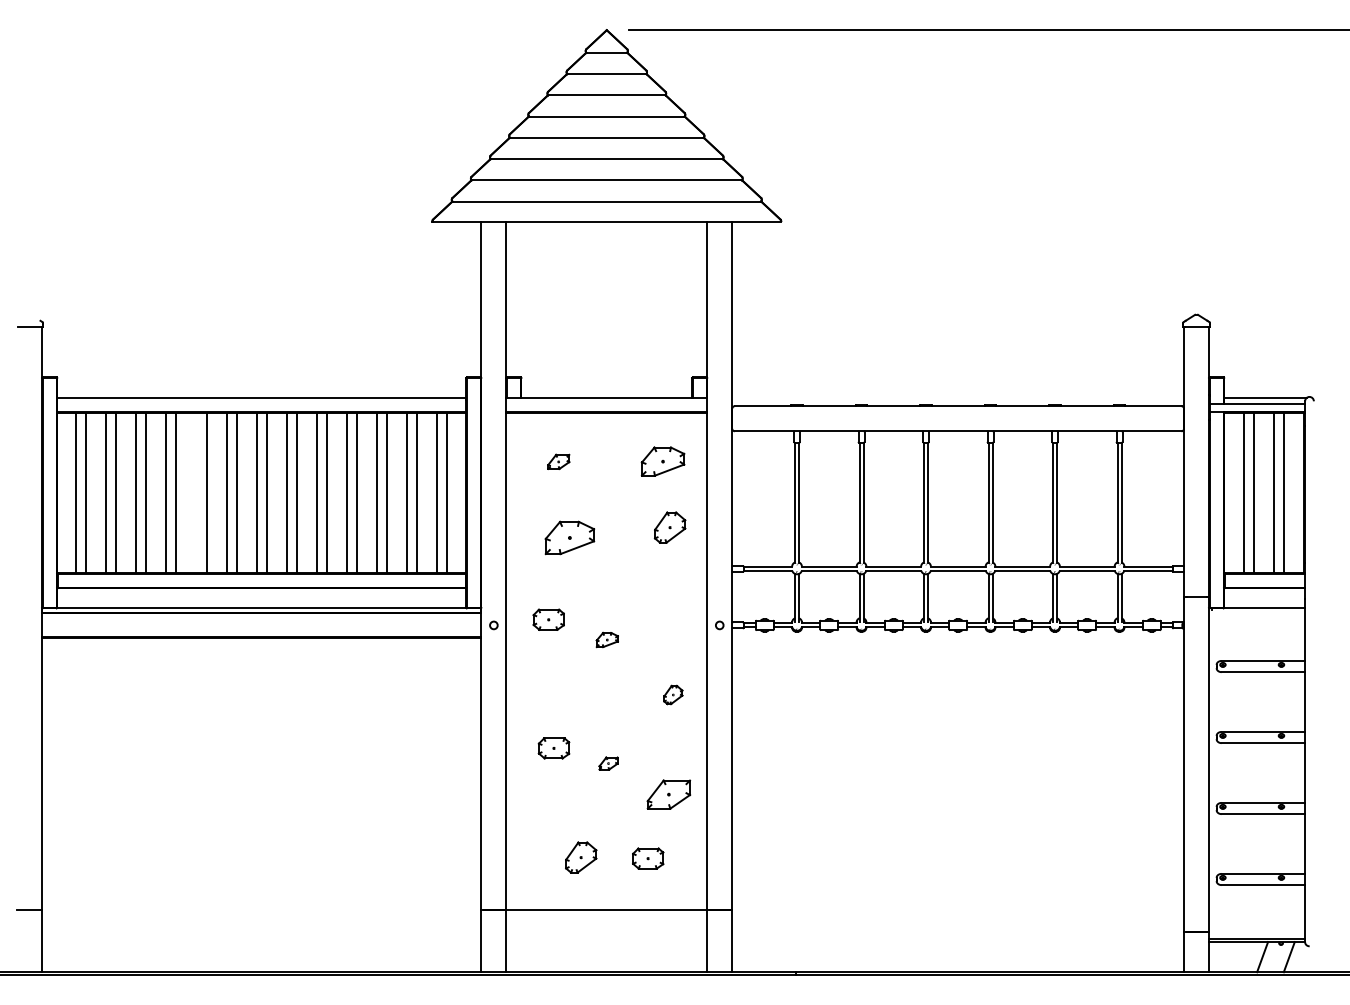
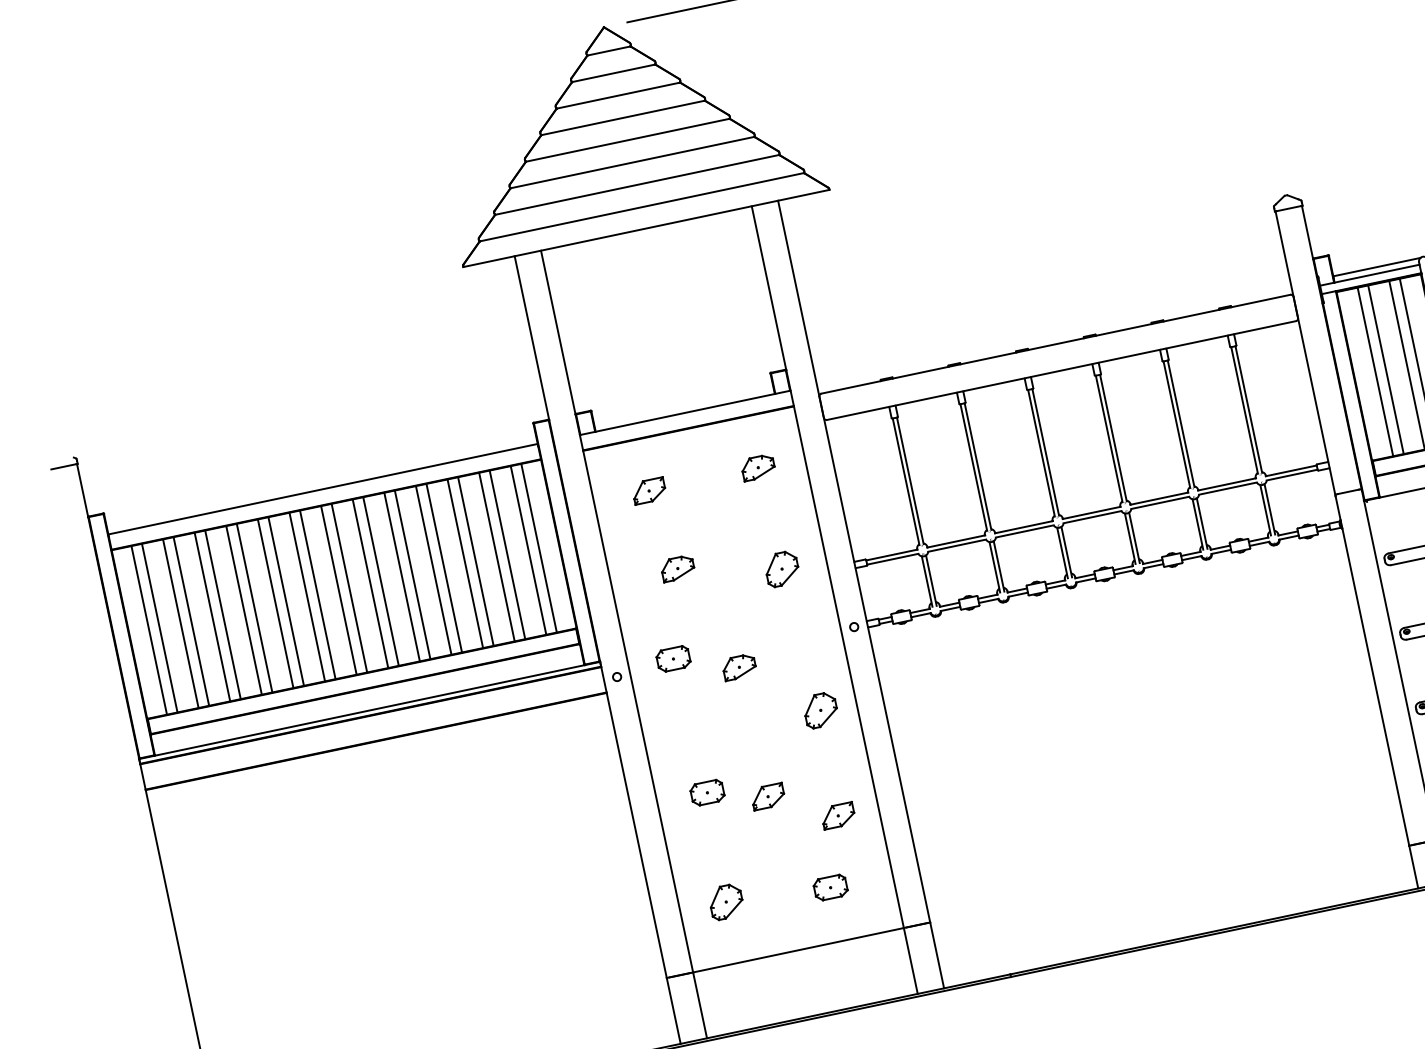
part: (558, 461) -> (648, 490), size x1.43
part: (662, 461) -> (757, 467), size x0.71
line: (196, 492) -> (275, 603), added
part: (669, 527) -> (781, 569), moved
part: (570, 538) -> (678, 568), size x0.62
part: (607, 639) -> (739, 666), size x1.43
part: (673, 694) -> (820, 709), size x1.67
part: (608, 763) -> (767, 796), size x1.67
part: (668, 794) -> (837, 815), size x0.71
part: (581, 857) -> (726, 901), moved

